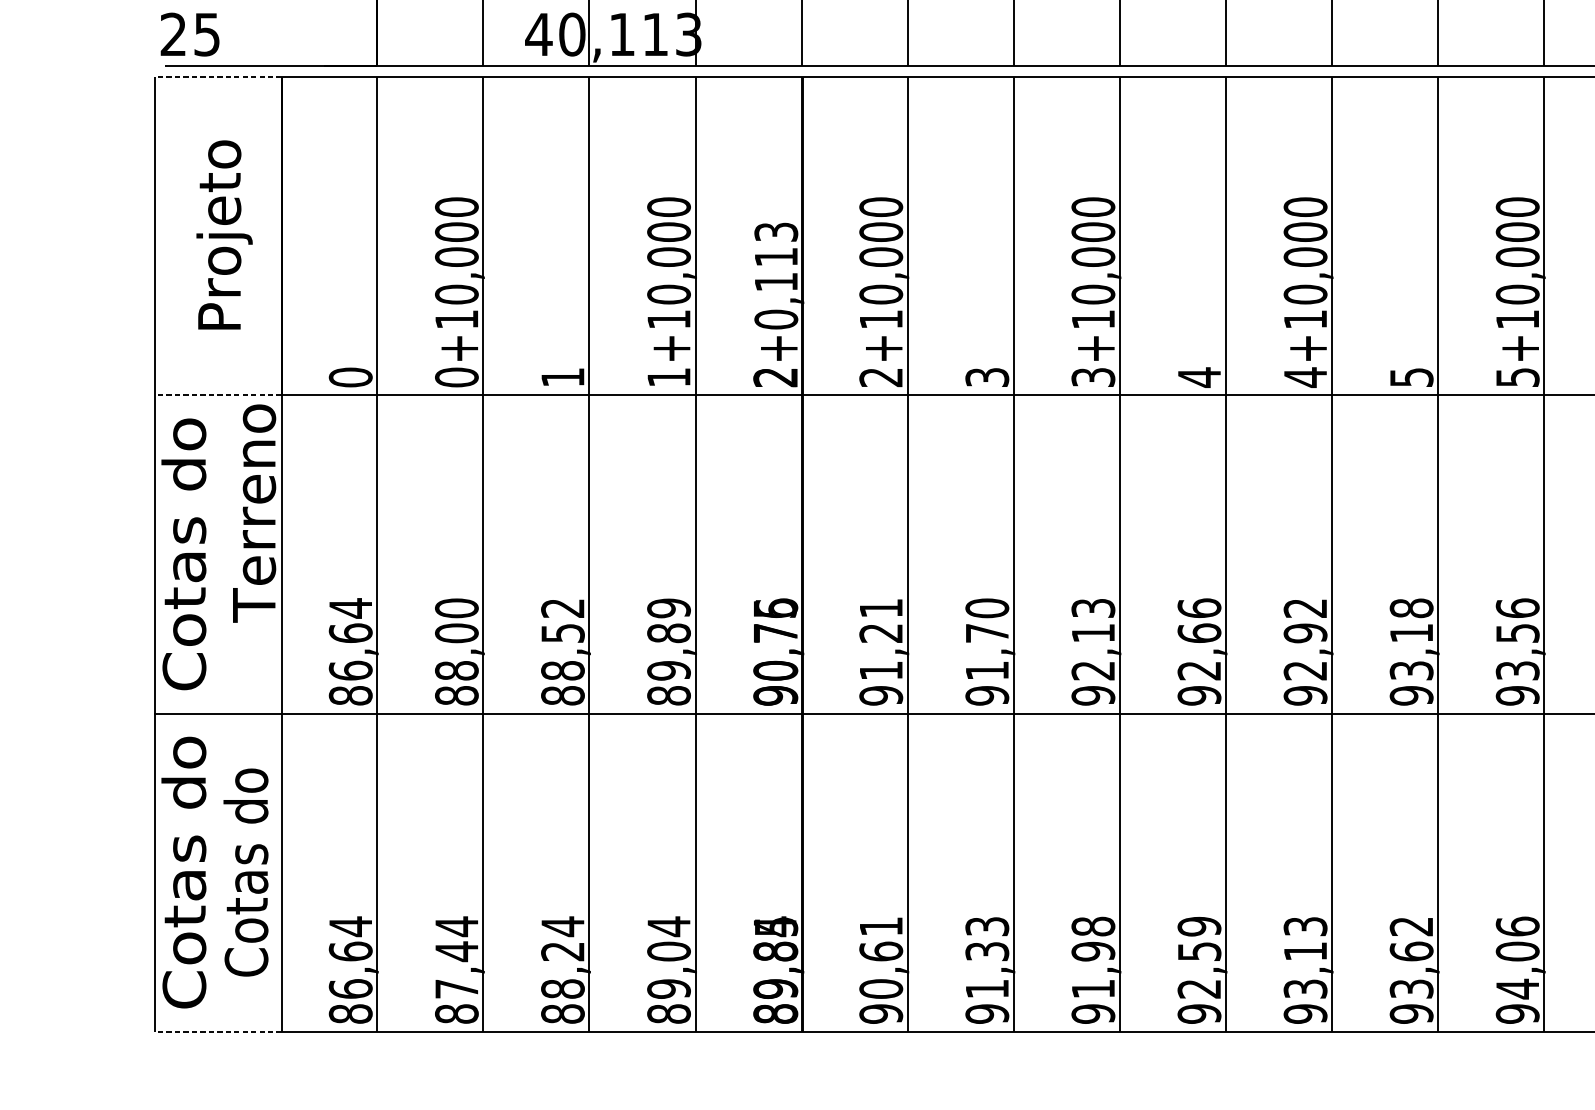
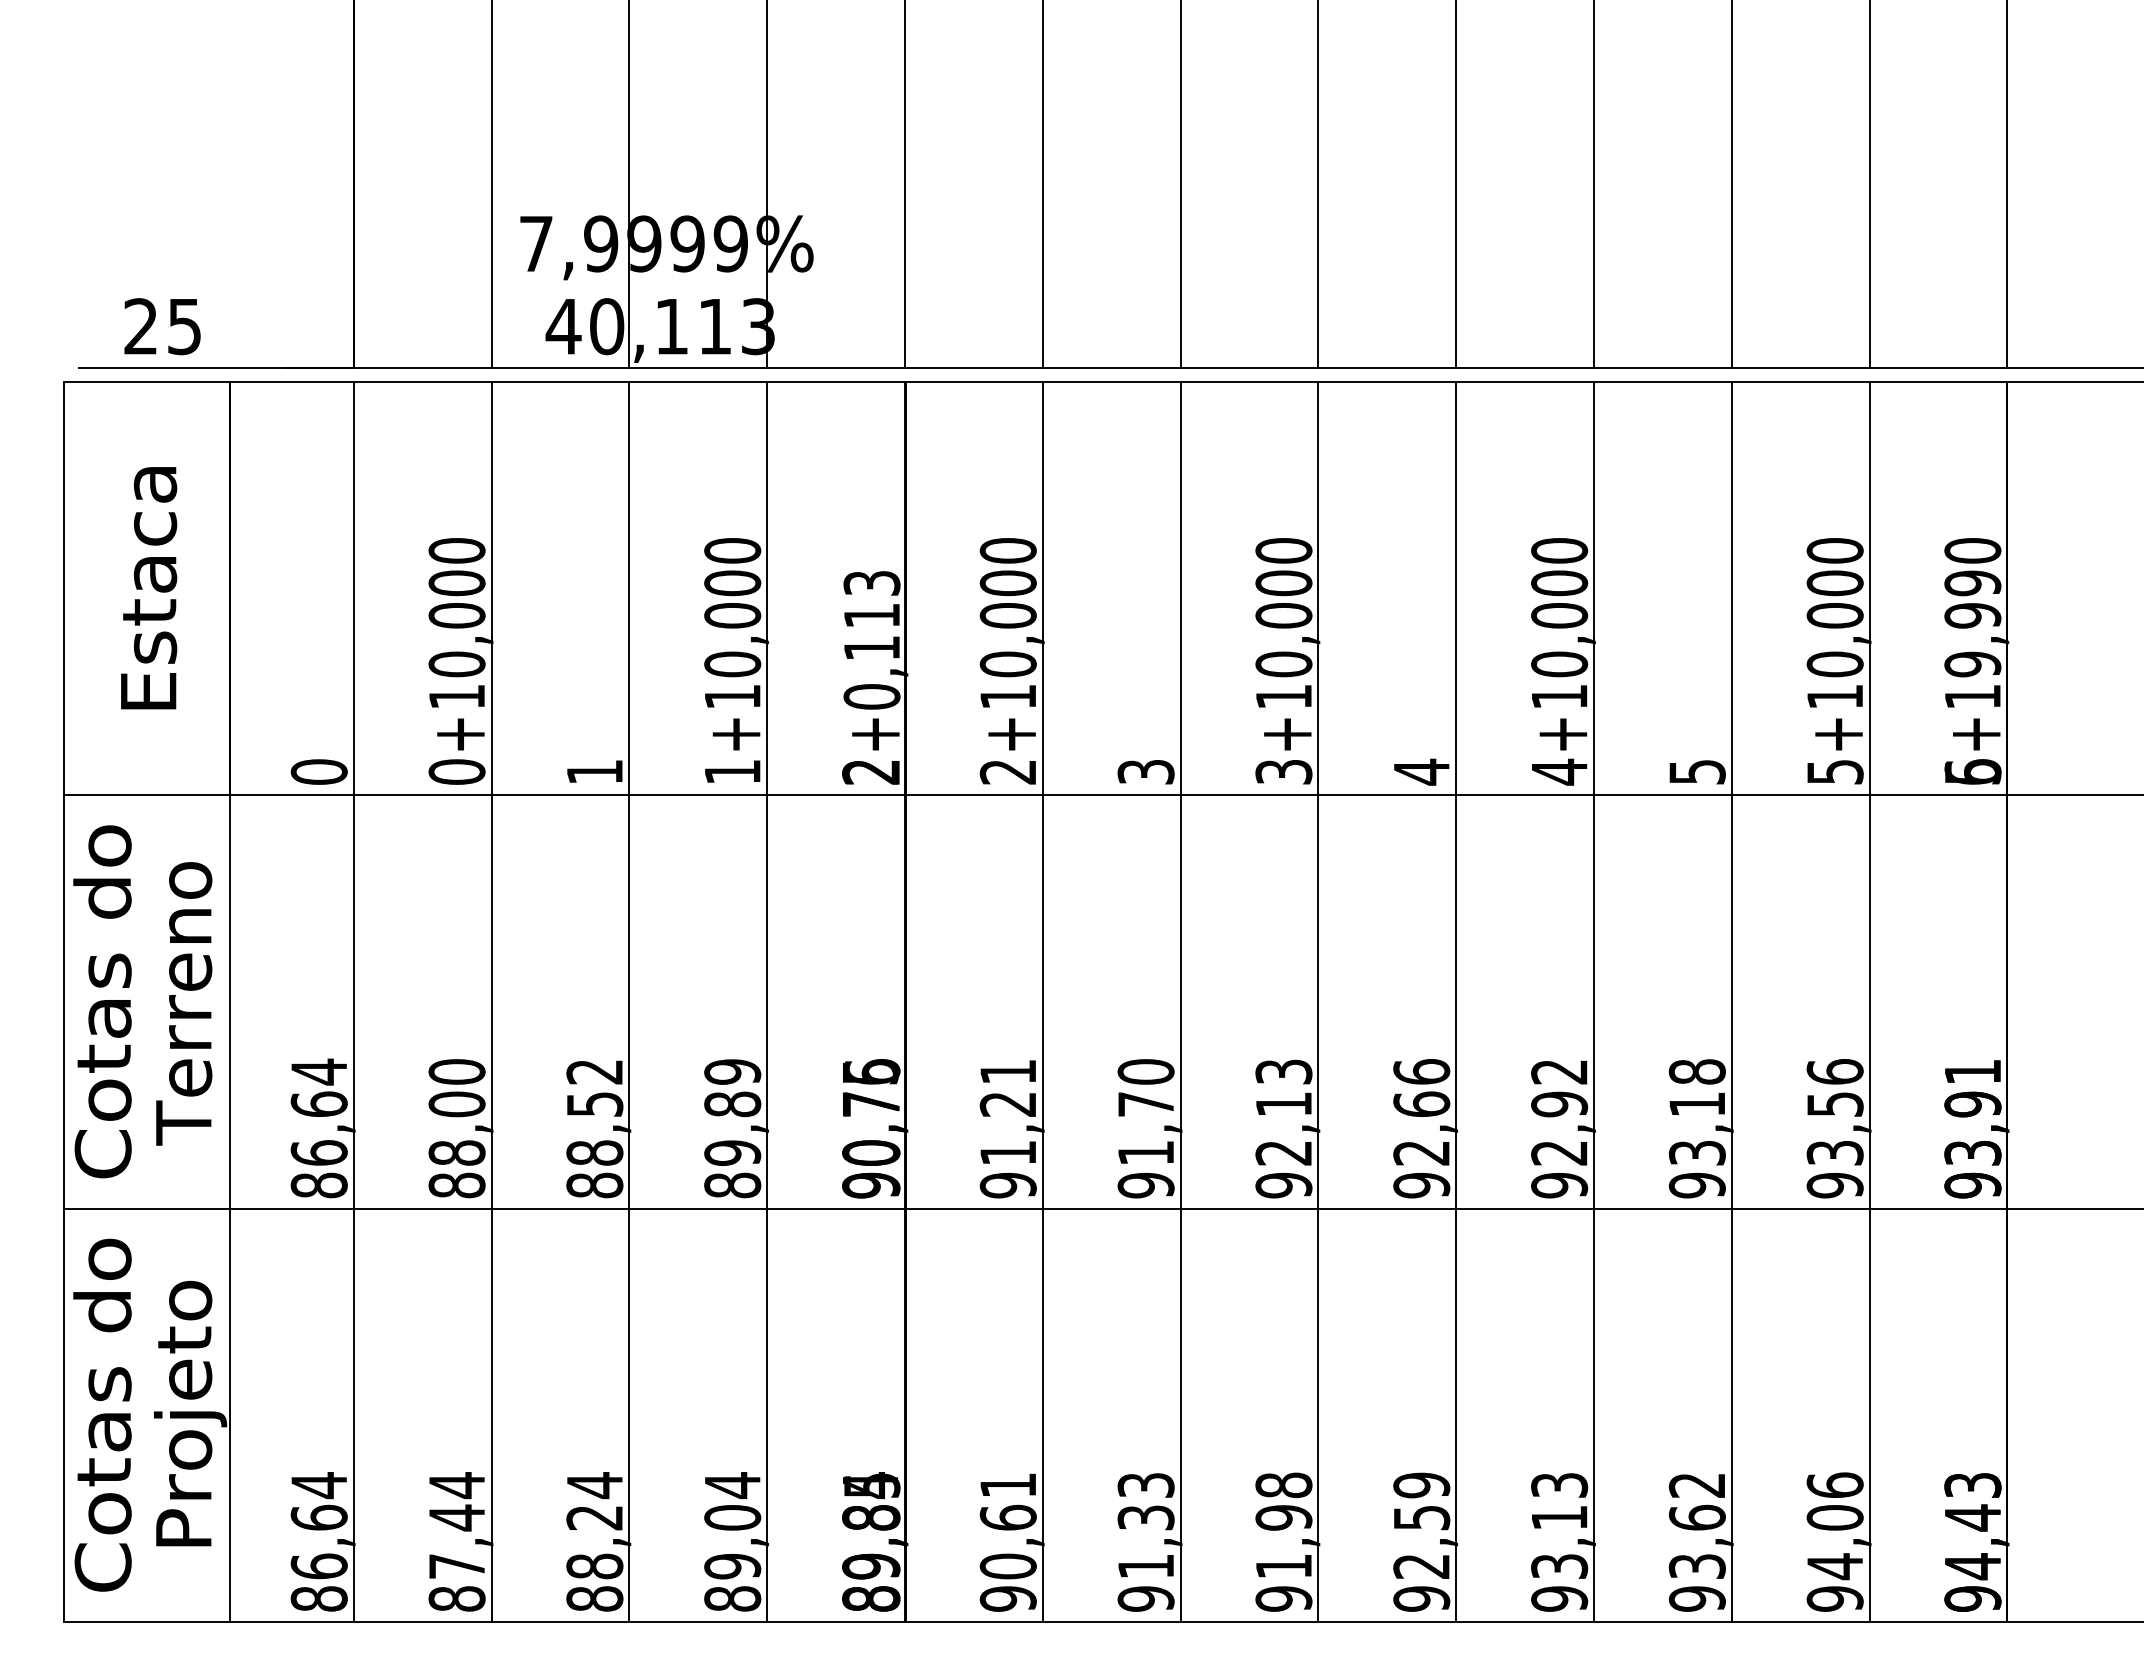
text: (190, 34) -> (162, 326), moved
line: (218, 76) -> (147, 381), dashed -> solid
text: (223, 234) -> (154, 586), Projeto -> Estaca
line: (218, 395) -> (147, 795), dashed -> solid
text: (254, 513) -> (184, 1003), moved
text: (251, 872) -> (190, 1415), Cotas do -> Projeto
line: (218, 1032) -> (147, 1622), dashed -> solid

